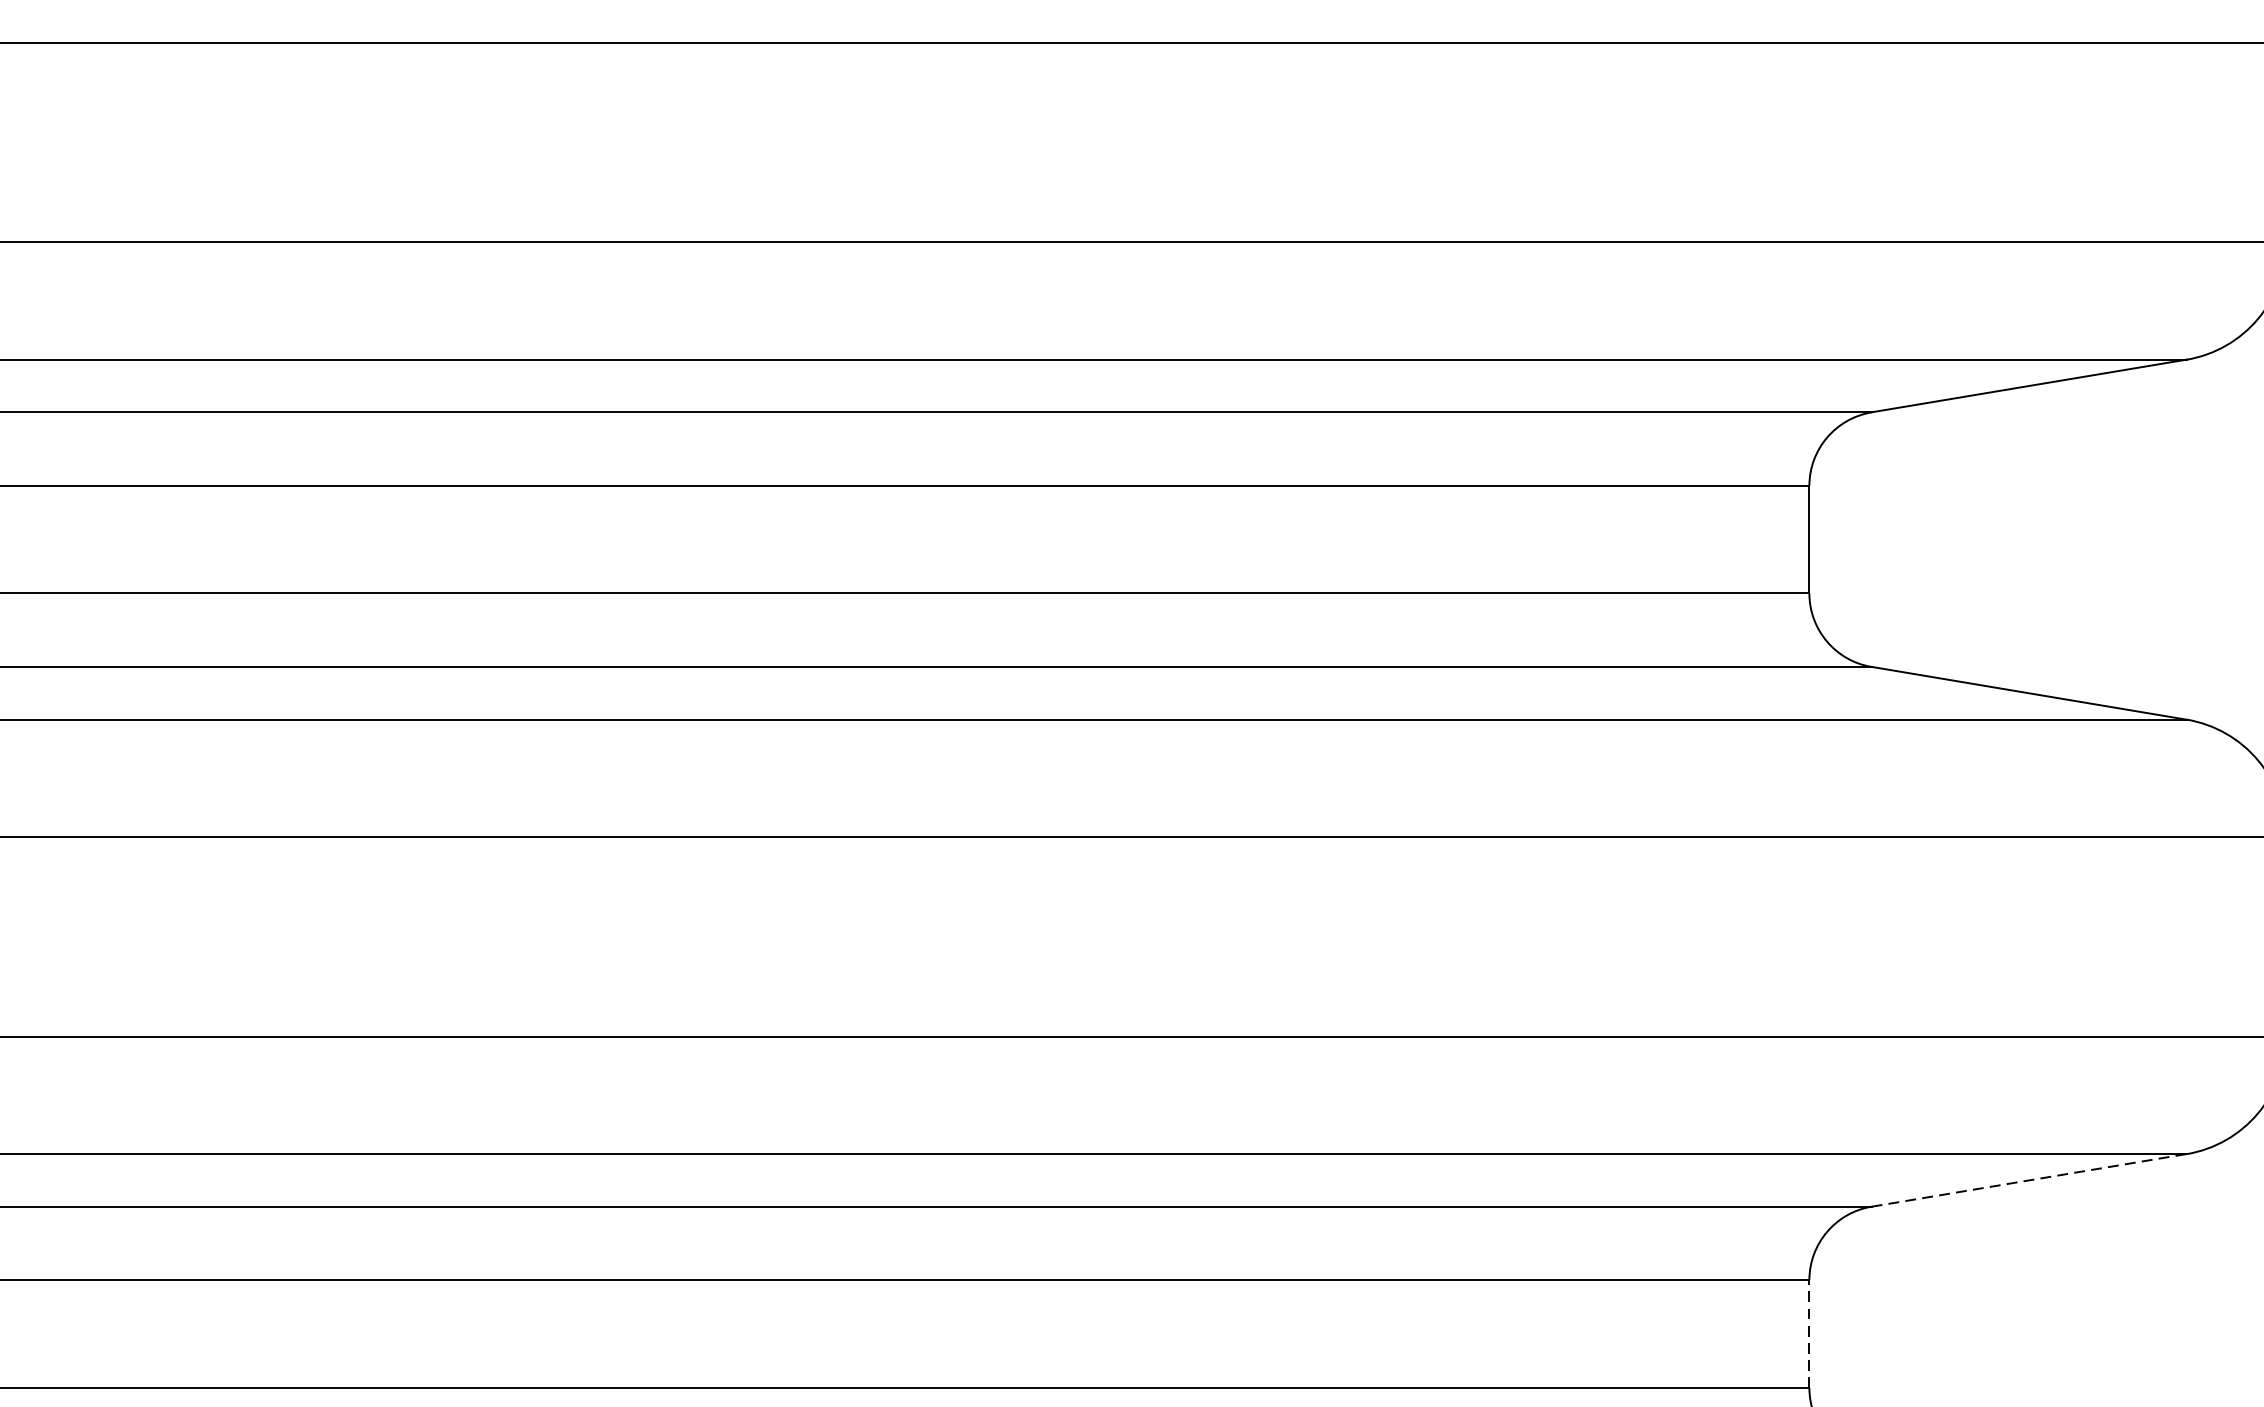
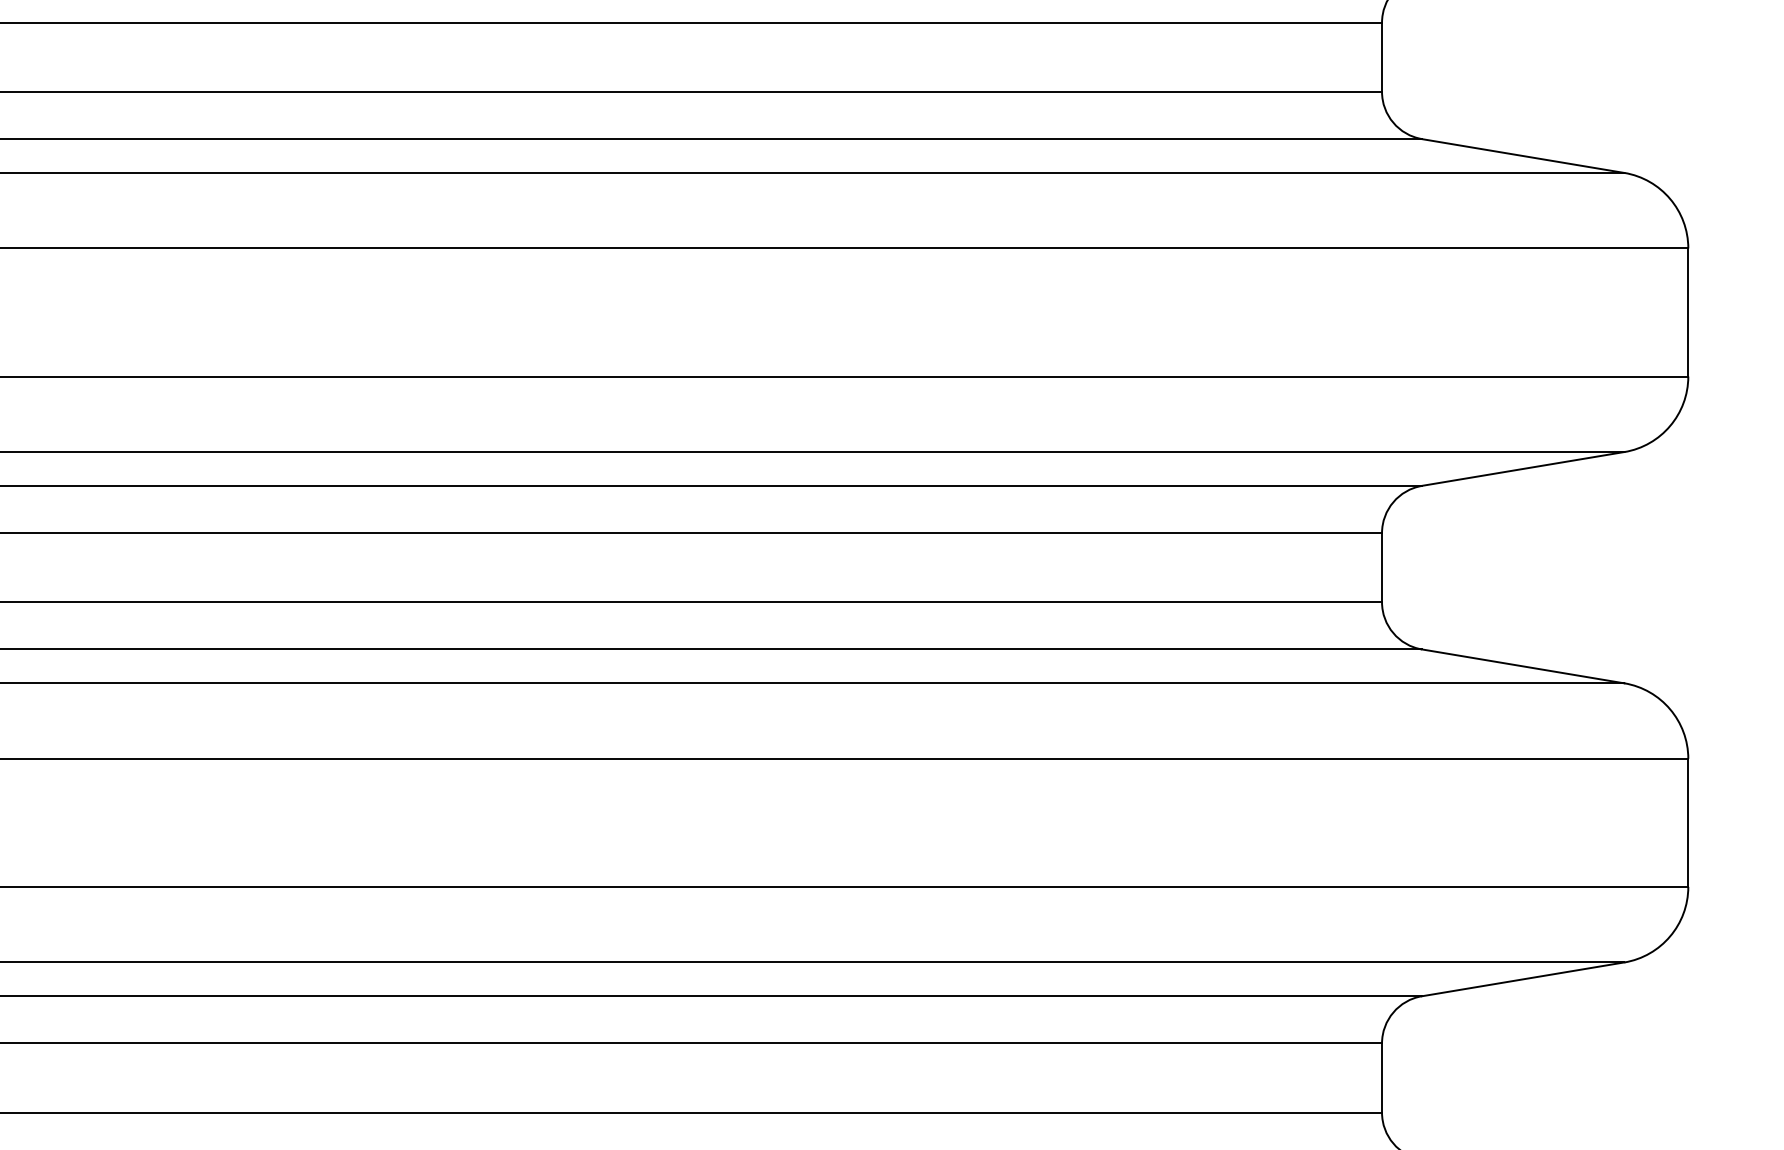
line: (2029, 1180) -> (1523, 979), dashed -> solid
line: (1810, 1334) -> (1382, 1078), dashed -> solid

